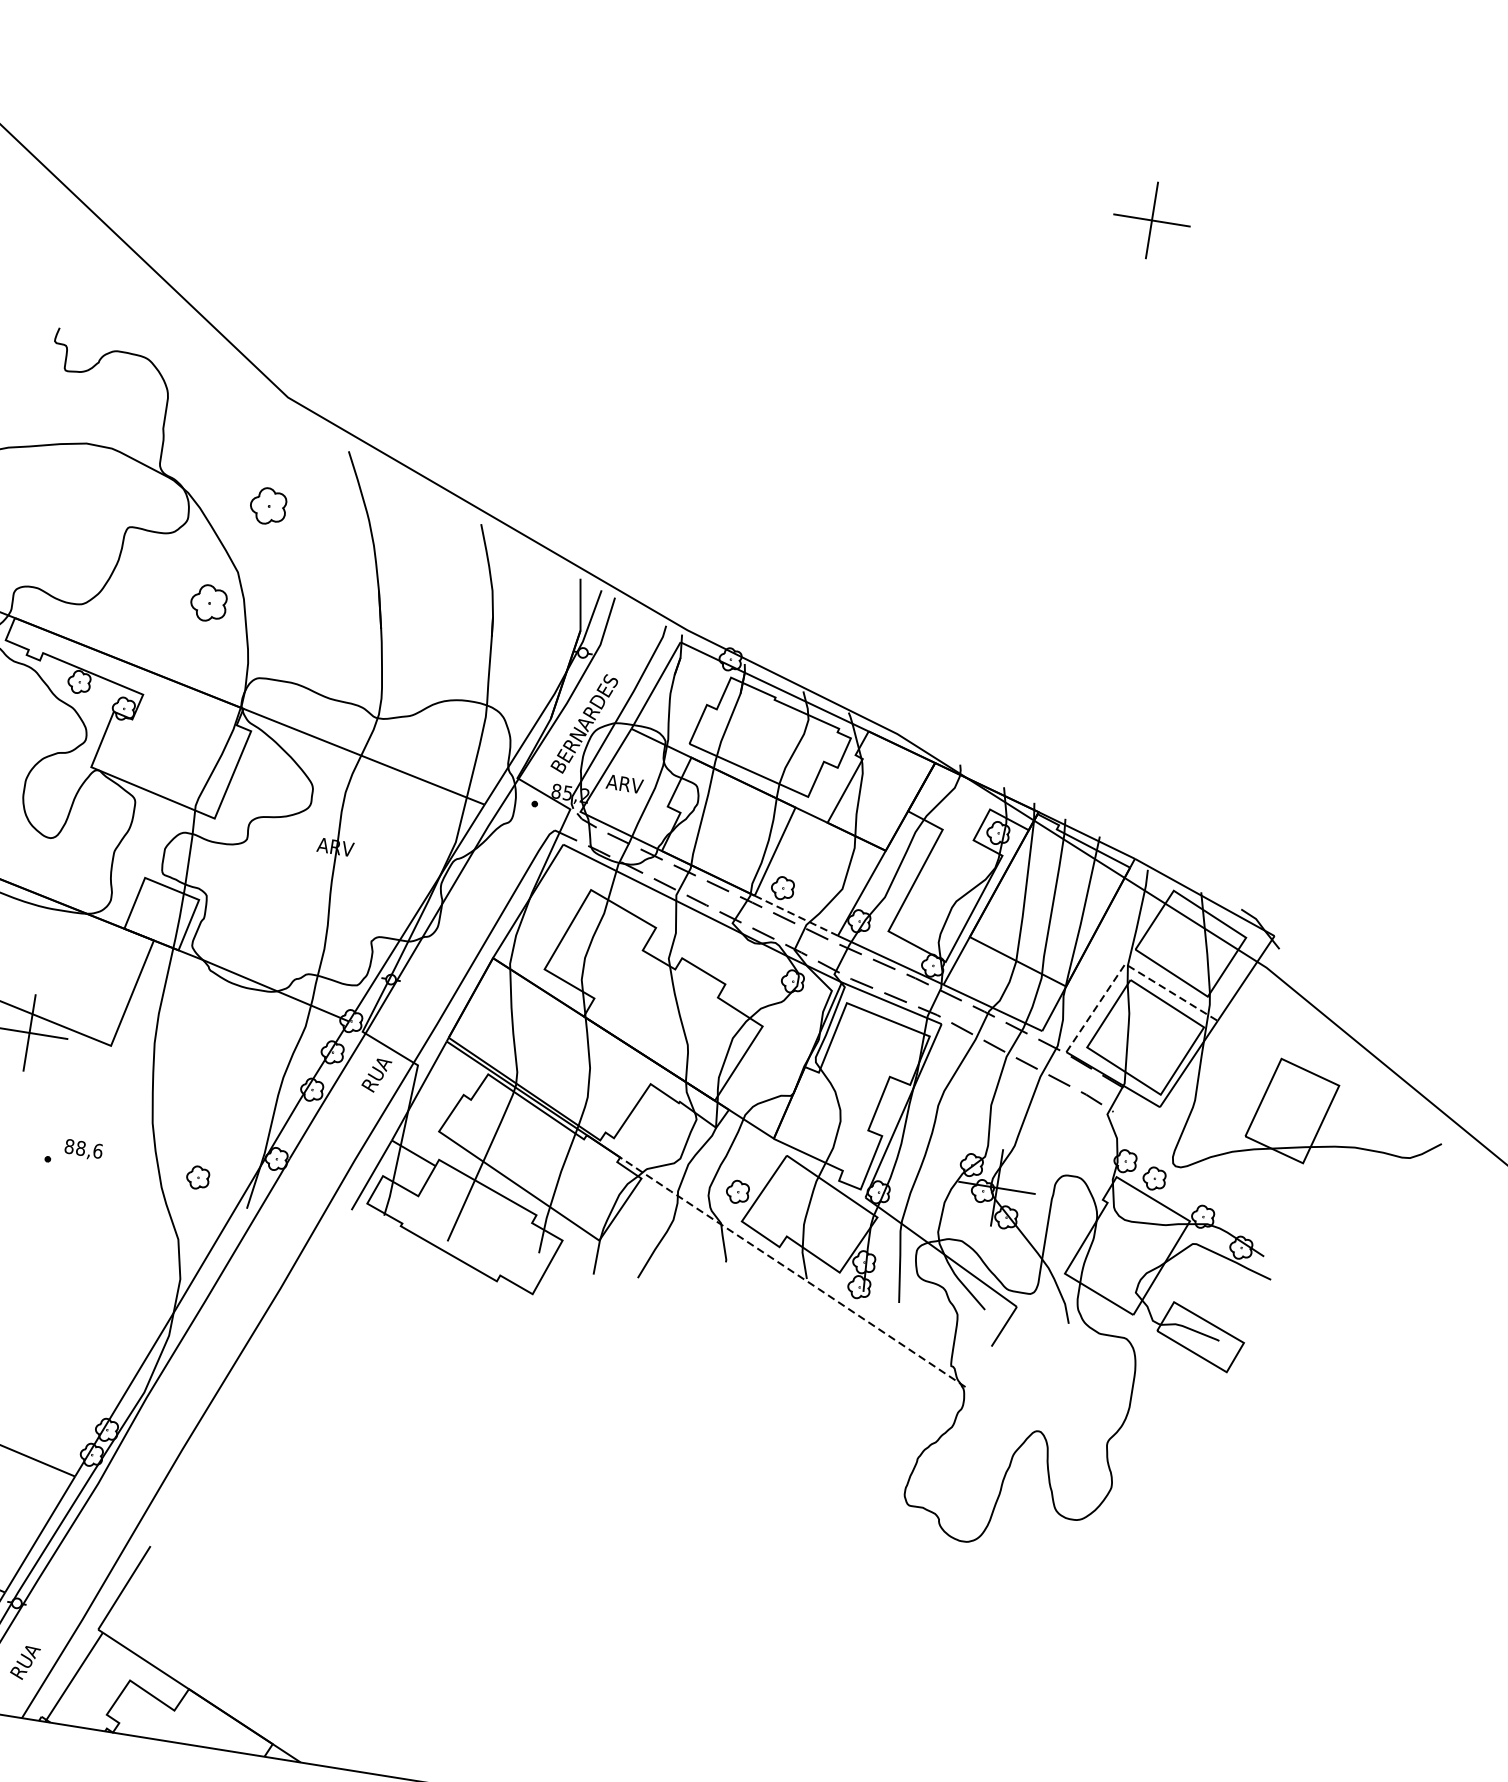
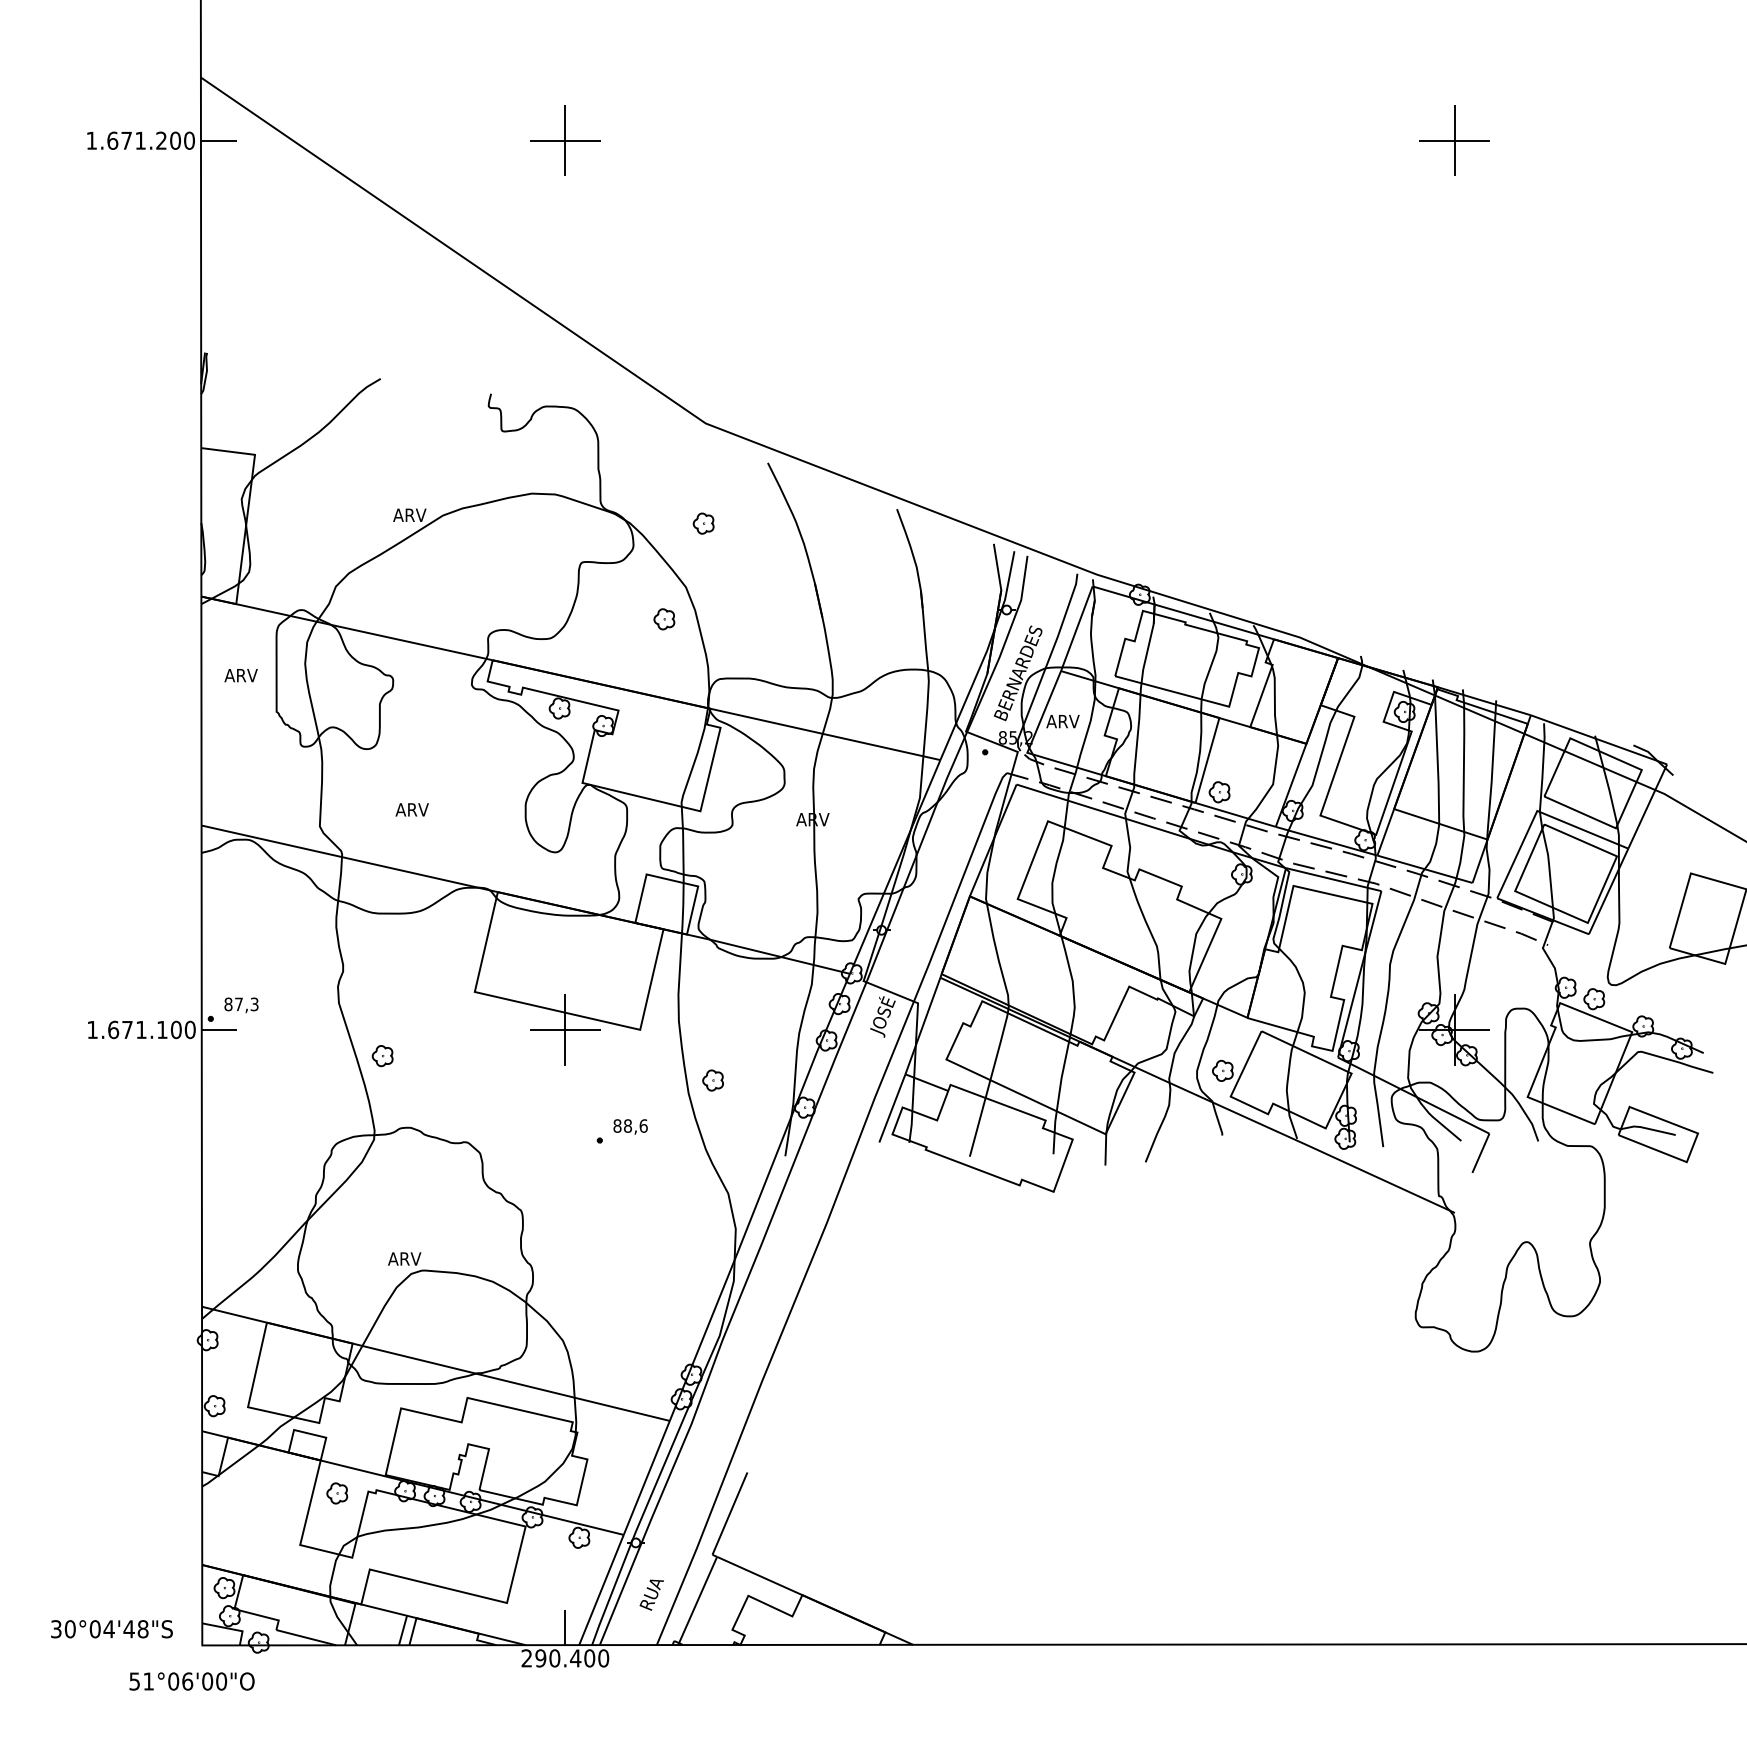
part: (184, 65) -> (565, 140), added
part: (268, 505) -> (703, 523), size x0.62
part: (209, 603) -> (664, 619), size x0.62
line: (796, 915) -> (1235, 814), dashed -> solid
line: (1126, 964) -> (1538, 811), dashed -> solid
text: (377, 1073) -> (882, 1016), RUA -> JOSÉ
part: (197, 1177) -> (712, 1080), moved
line: (792, 1271) -> (1283, 1134), dashed -> solid

